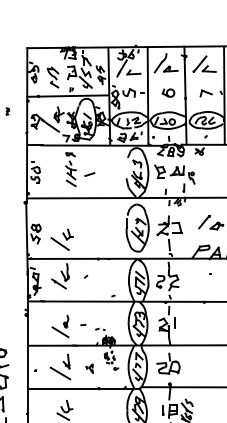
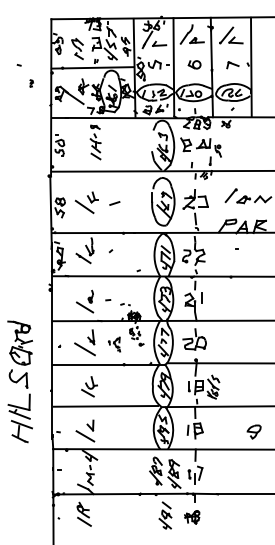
line: (89, 174) -> (114, 203), moved
part: (61, 239) -> (86, 202), moved
part: (89, 368) -> (114, 344), size x1.67

